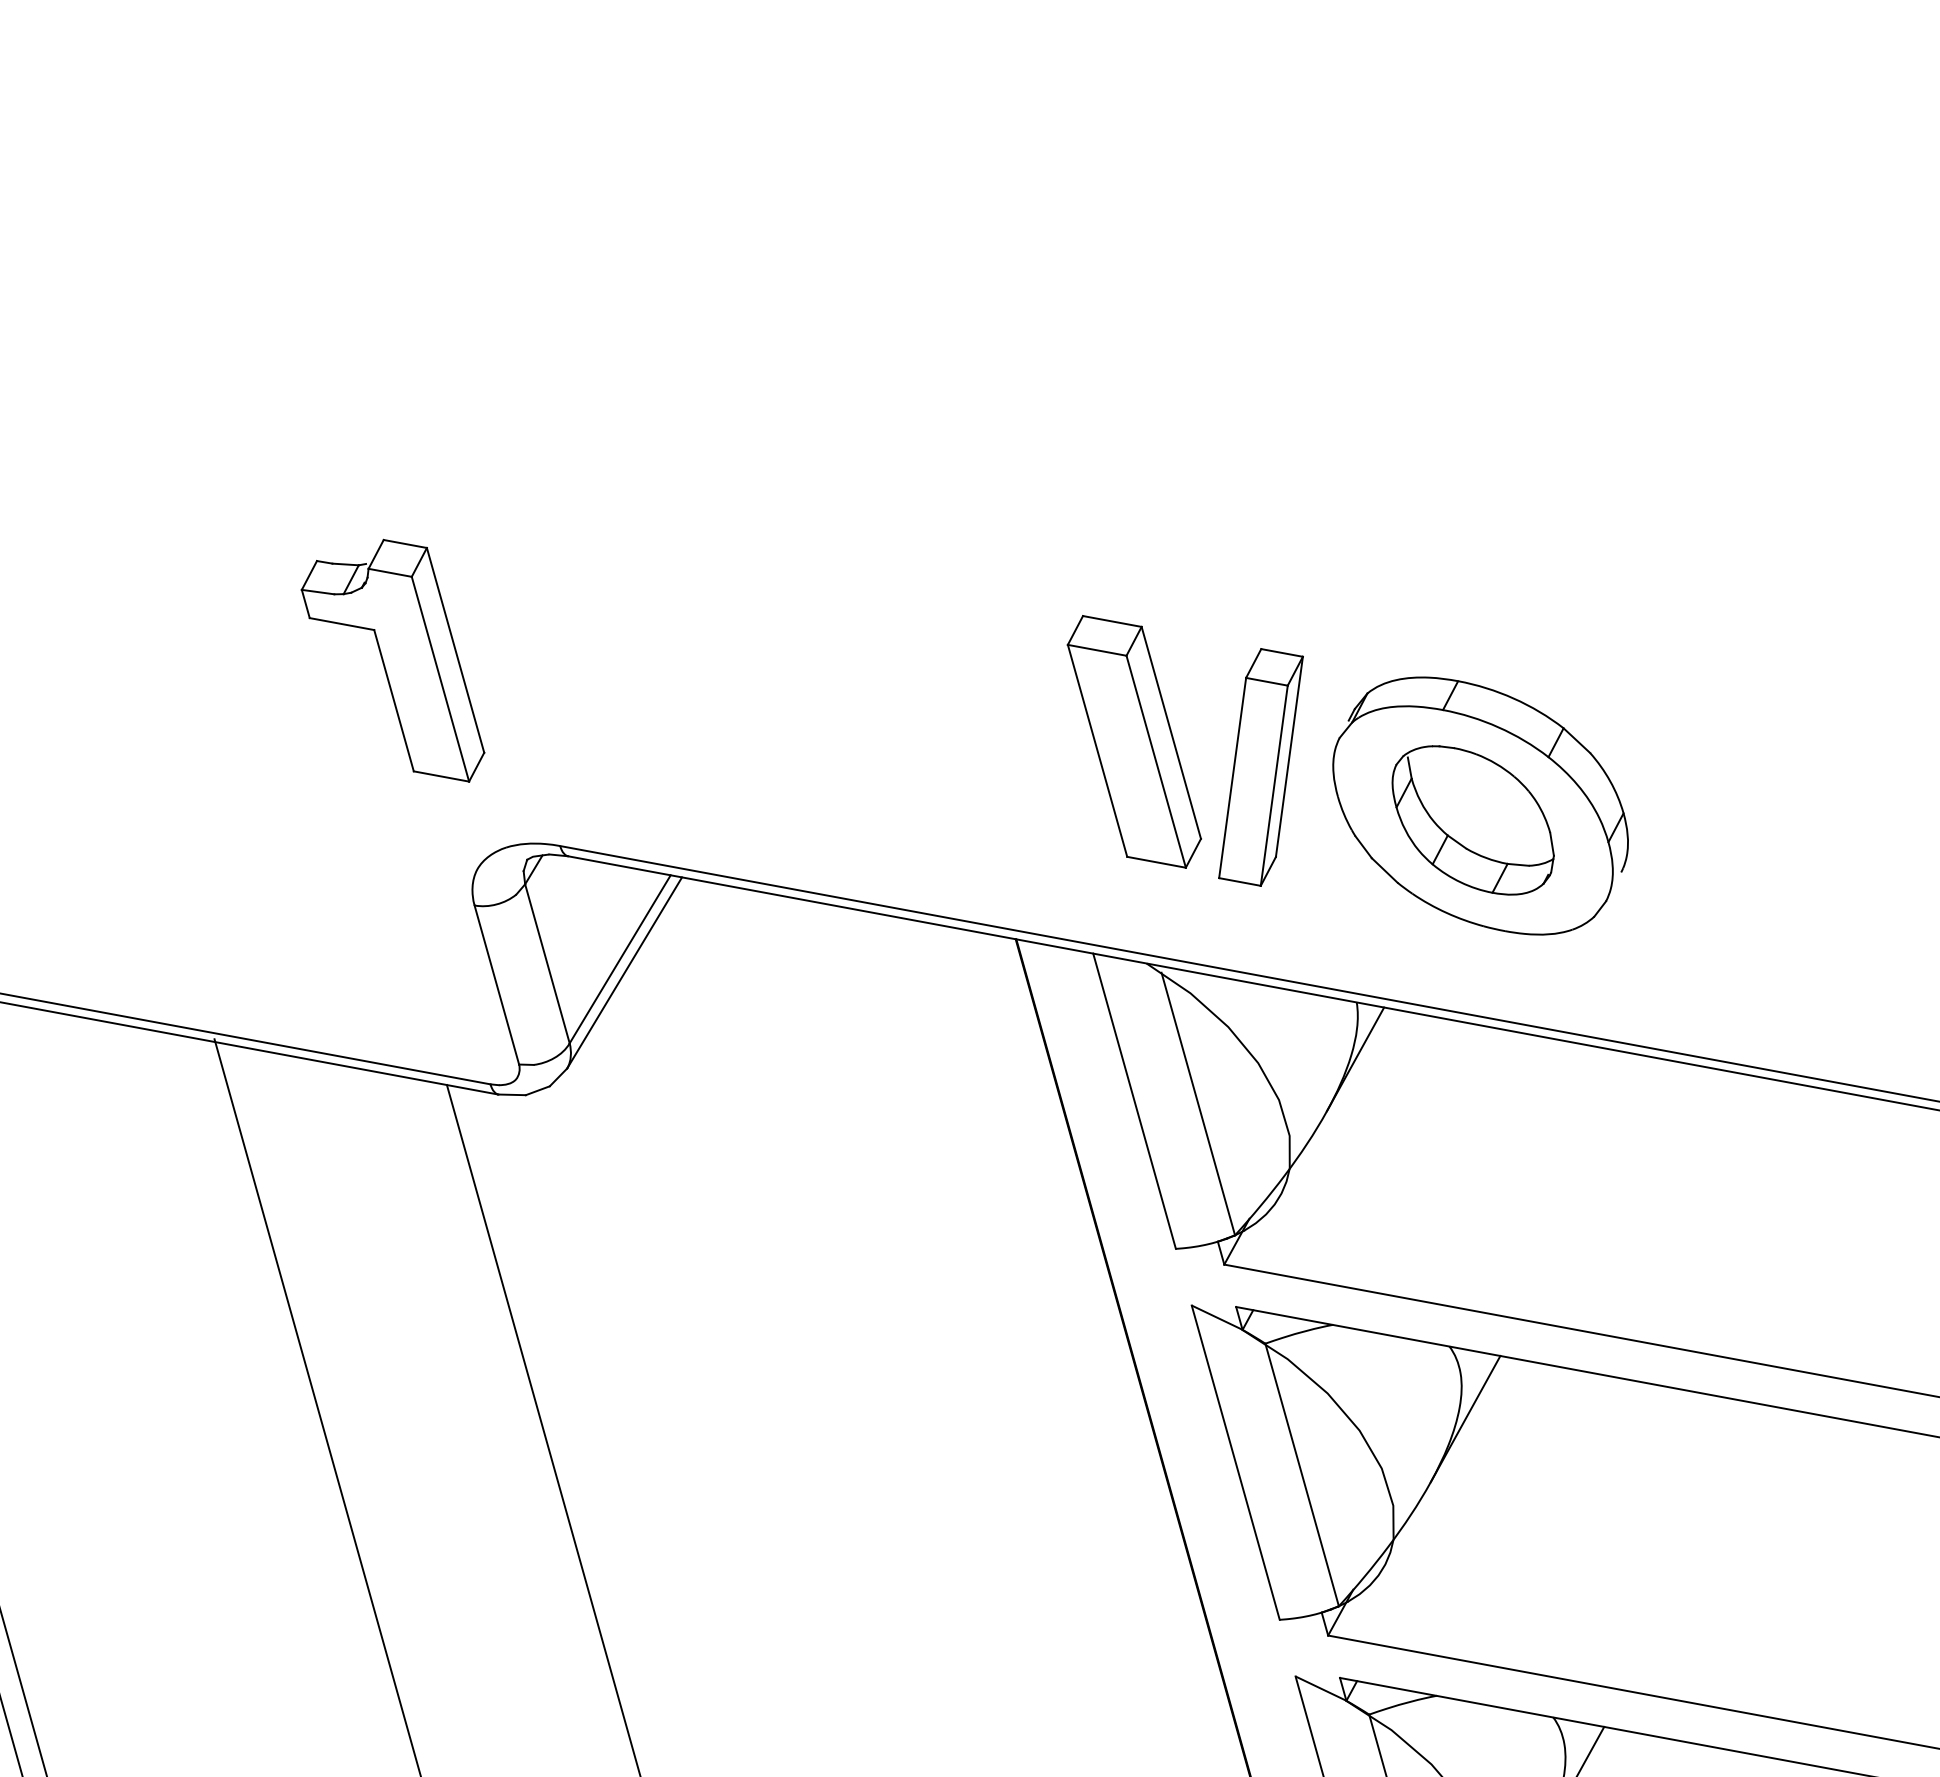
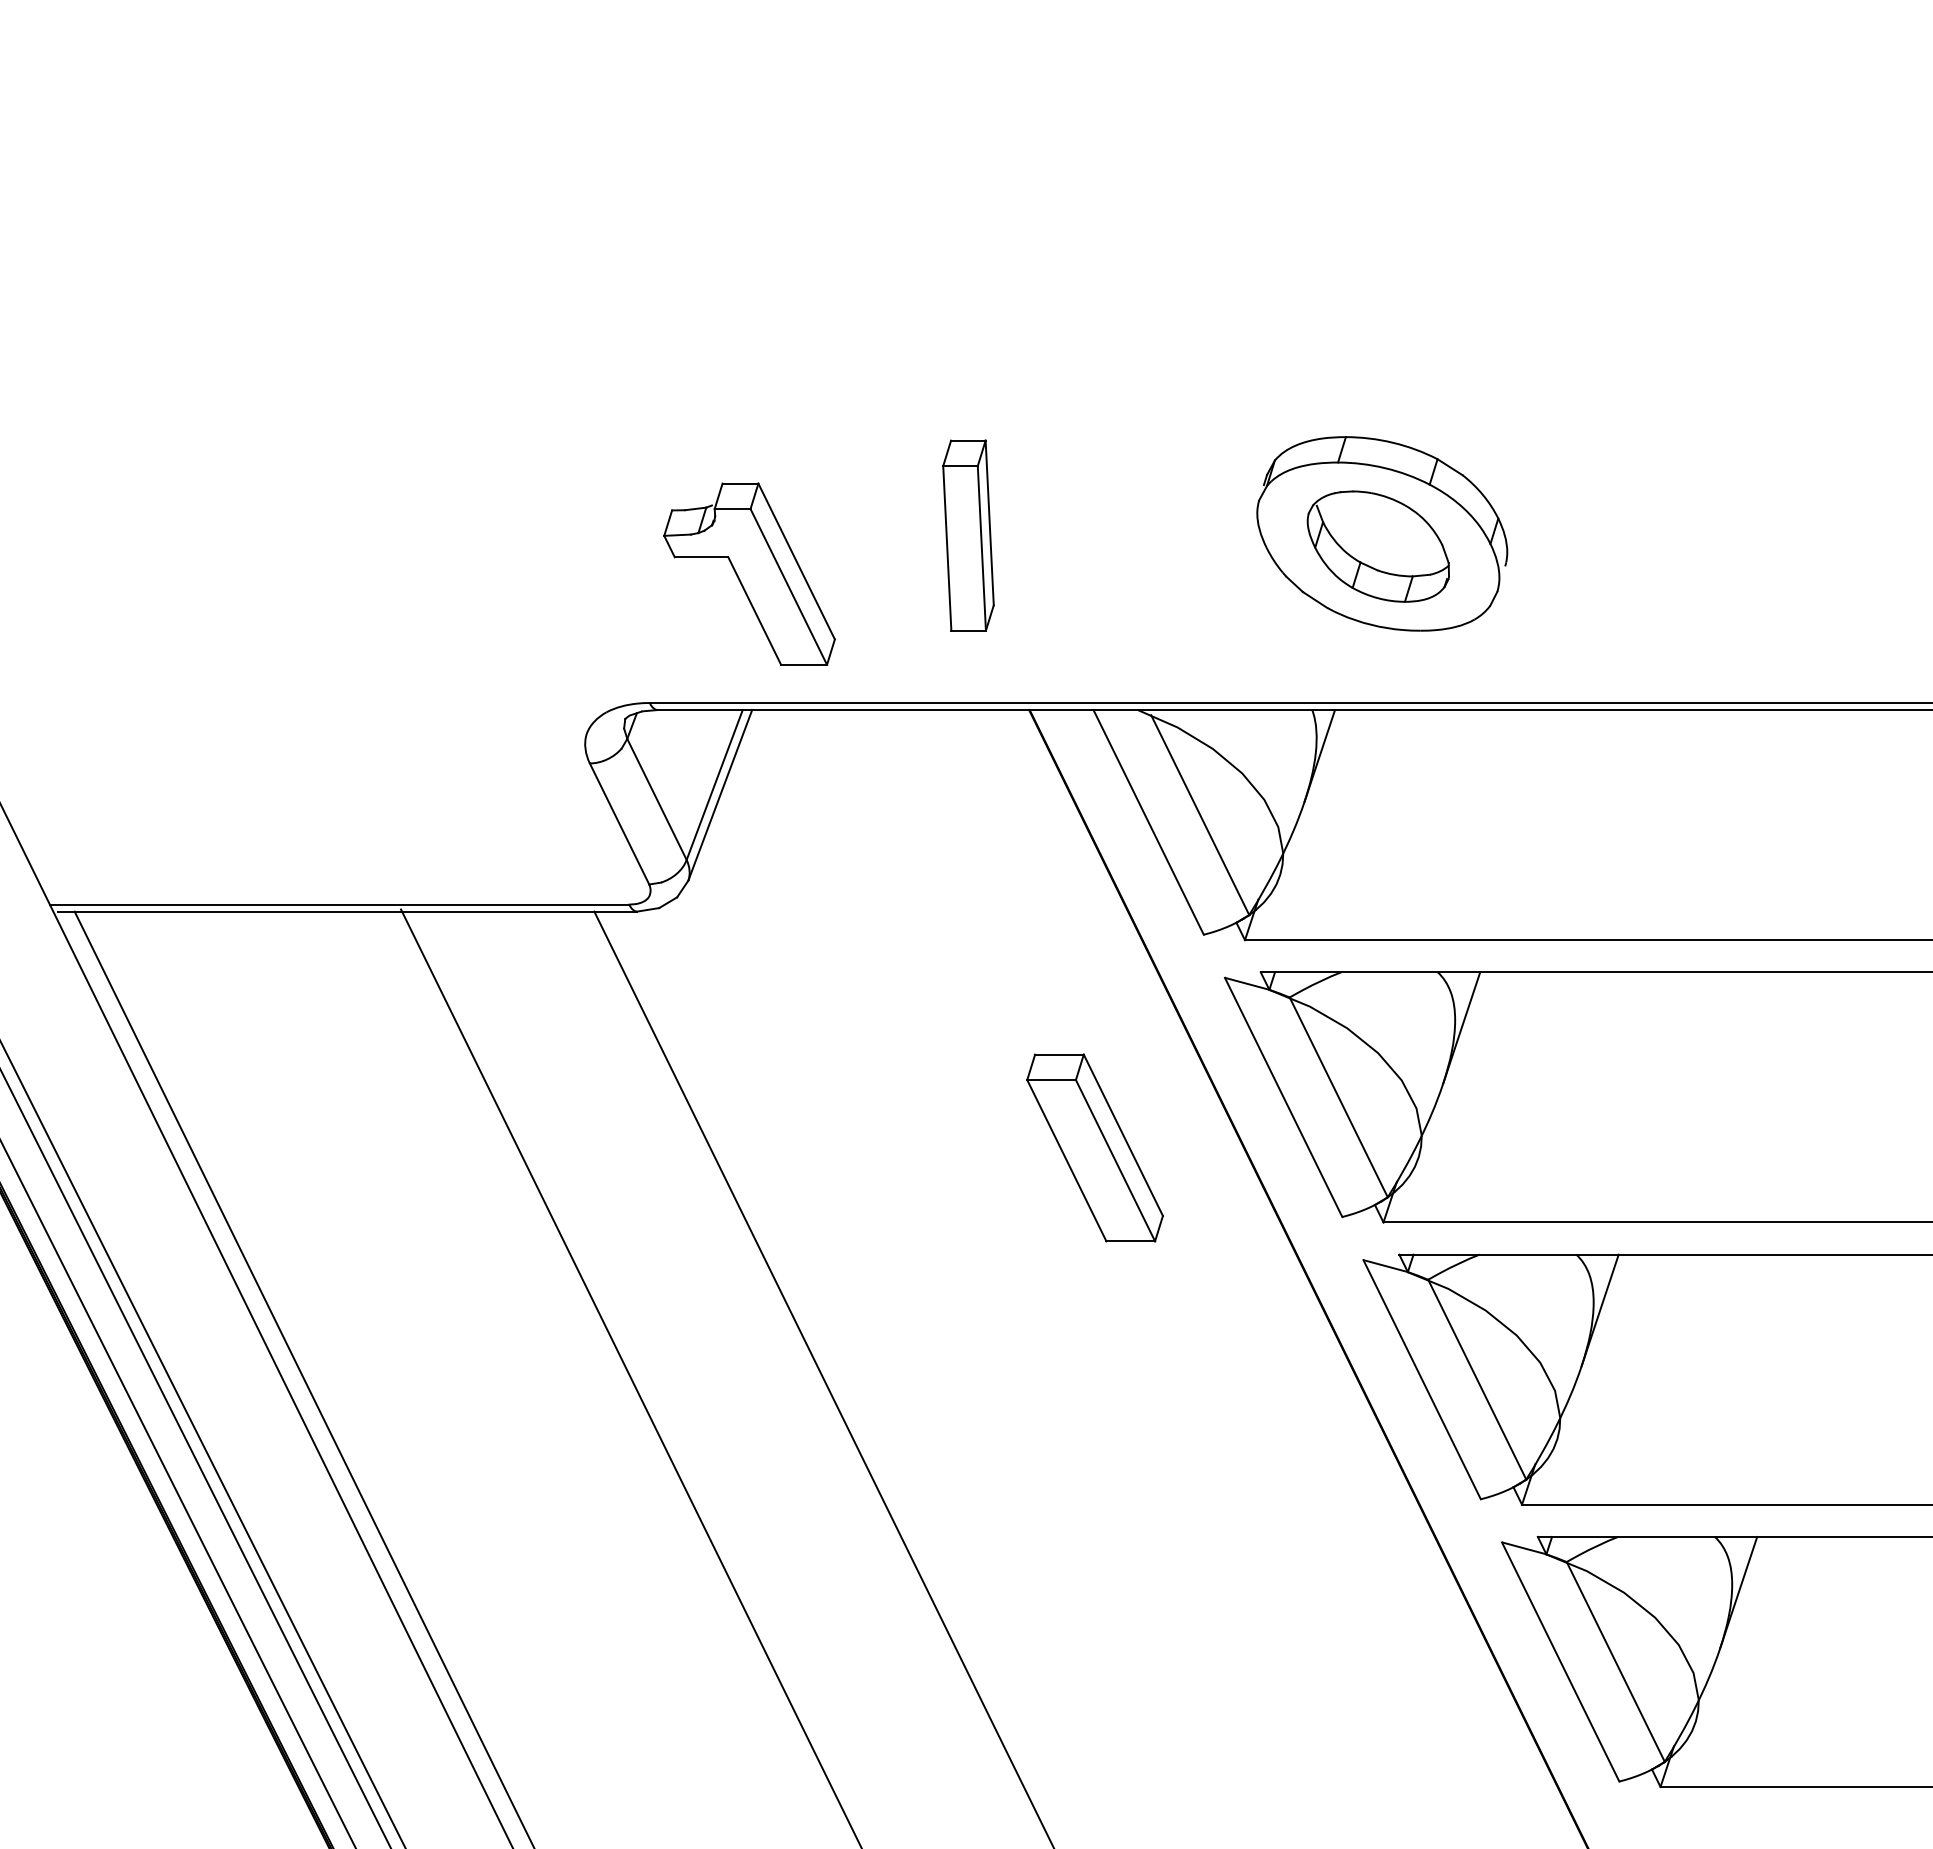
part: (396, 654) -> (749, 573), moved
part: (1133, 741) -> (1094, 1147), moved
part: (1261, 767) -> (968, 535), moved

